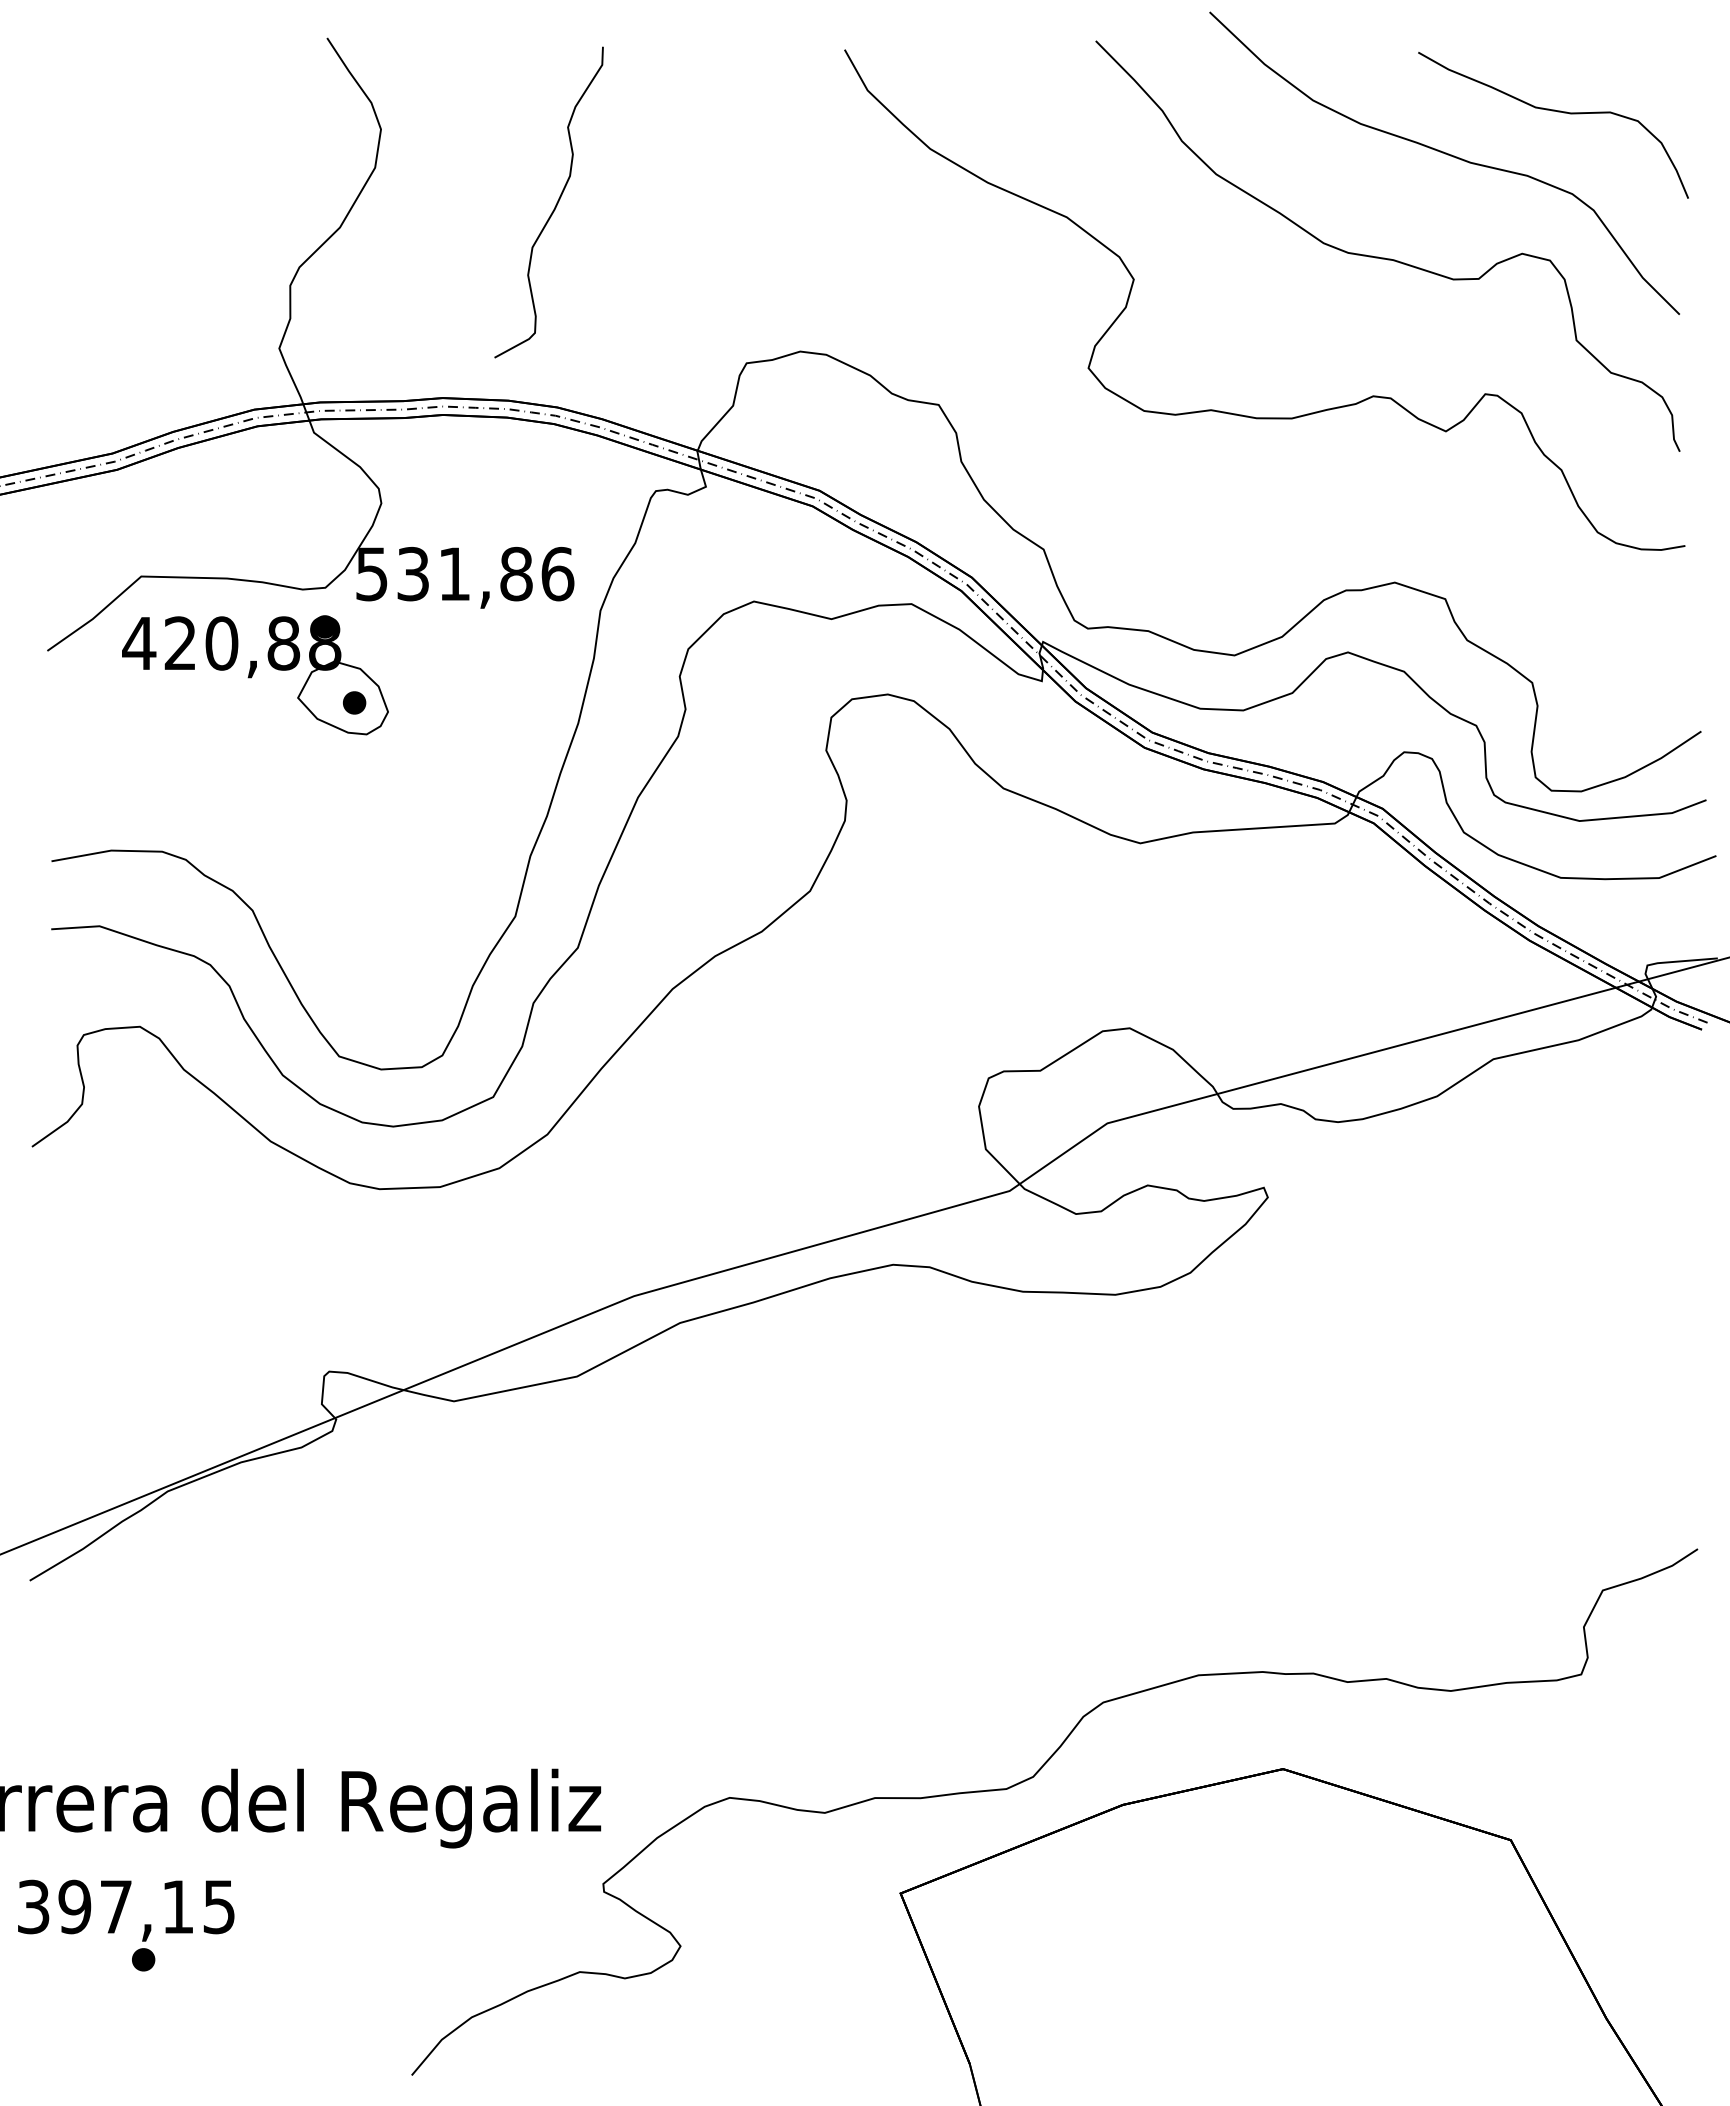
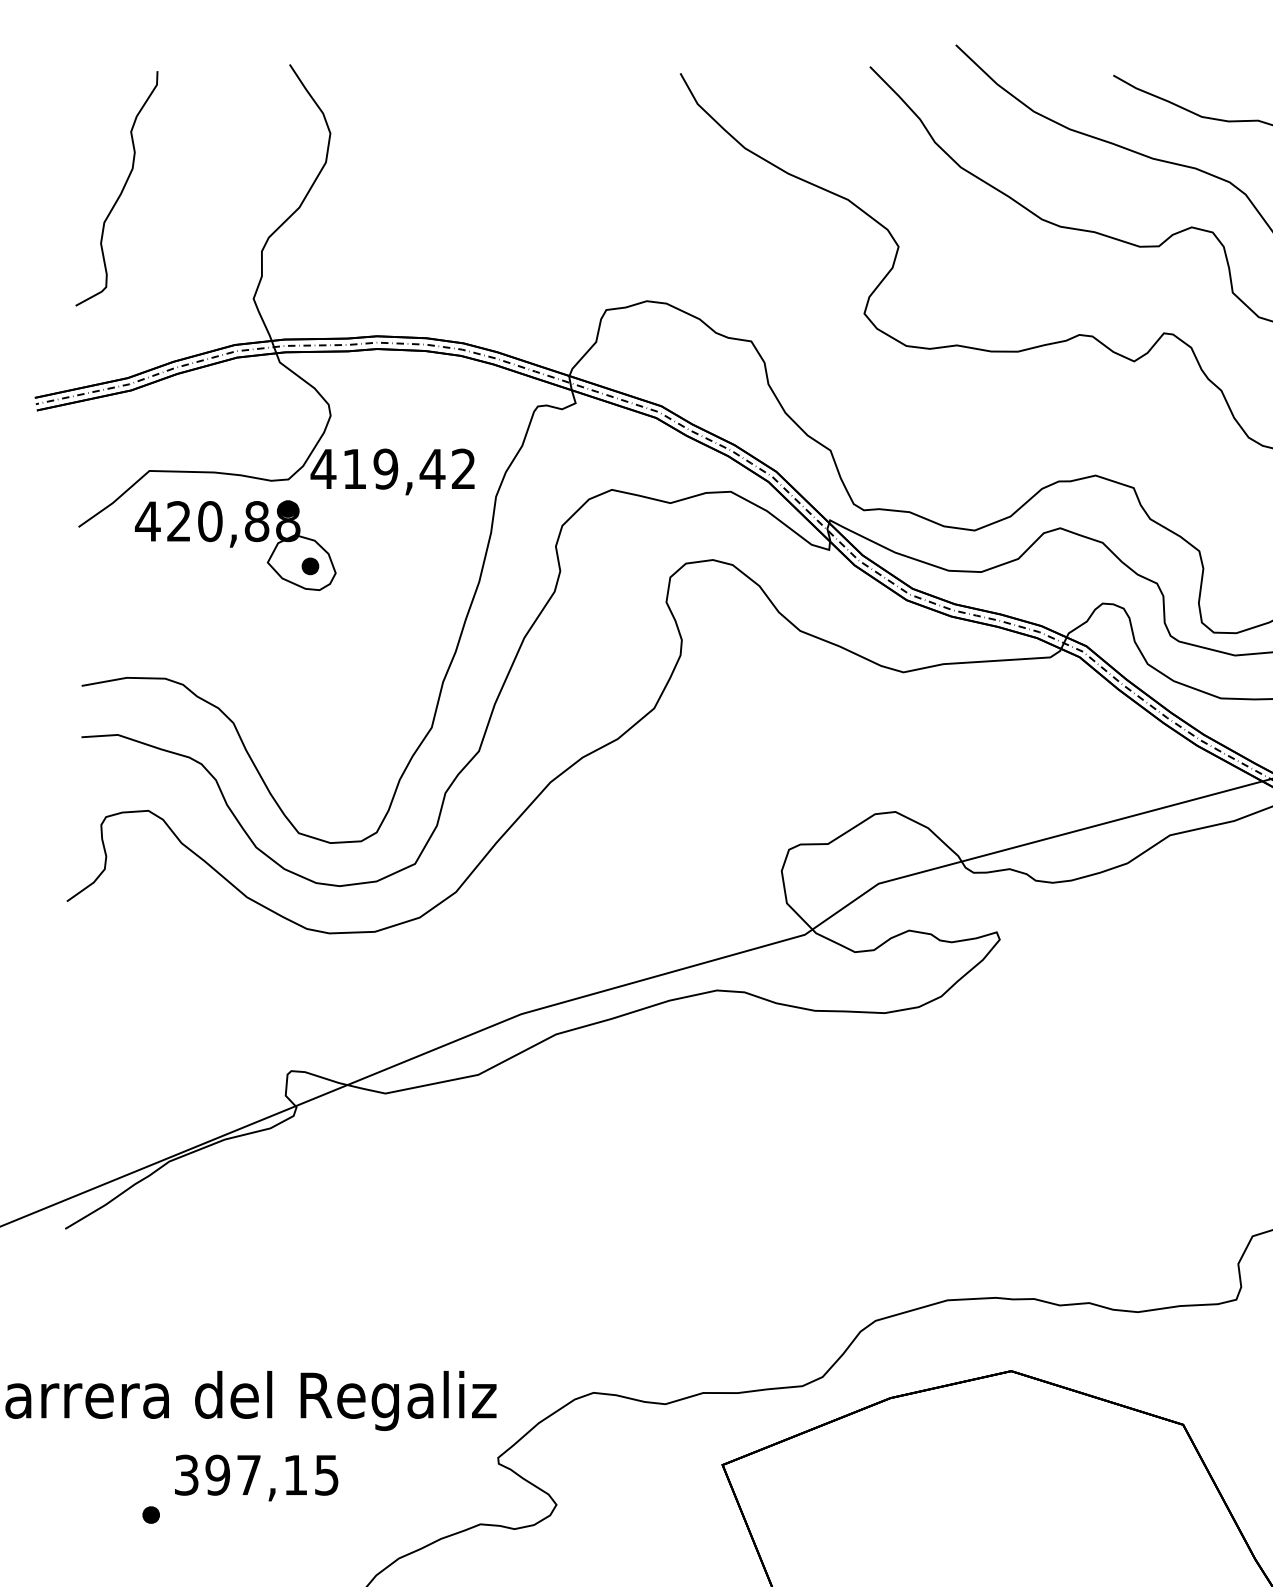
curve: (555, 204) -> (121, 190), moved
text: (464, 573) -> (393, 468), 531,86 -> 419,42
text: (126, 1910) -> (256, 1477), moved

